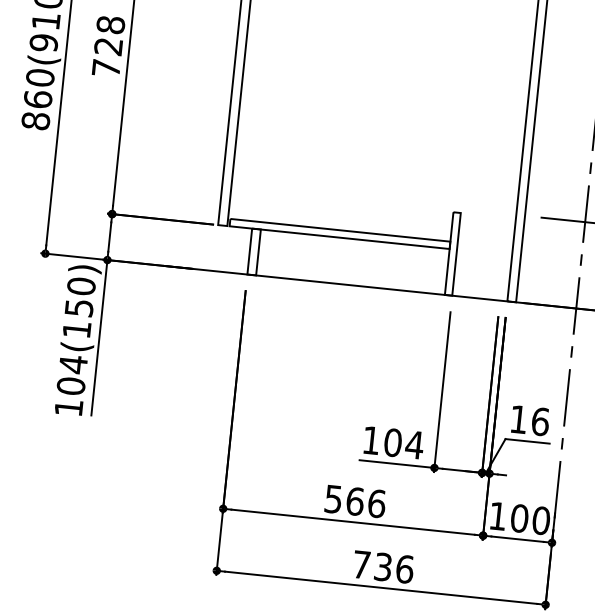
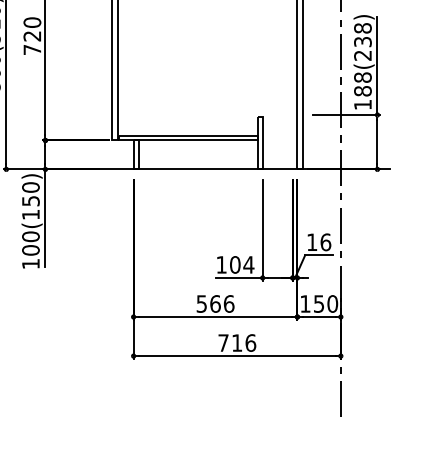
text: (110, 24) -> (32, 22), 728 -> 720
text: (72, 364) -> (30, 236), 104(150) -> 100(150)
text: (518, 517) -> (318, 303), 100 -> 150
text: (383, 566) -> (237, 342), 736 -> 716

